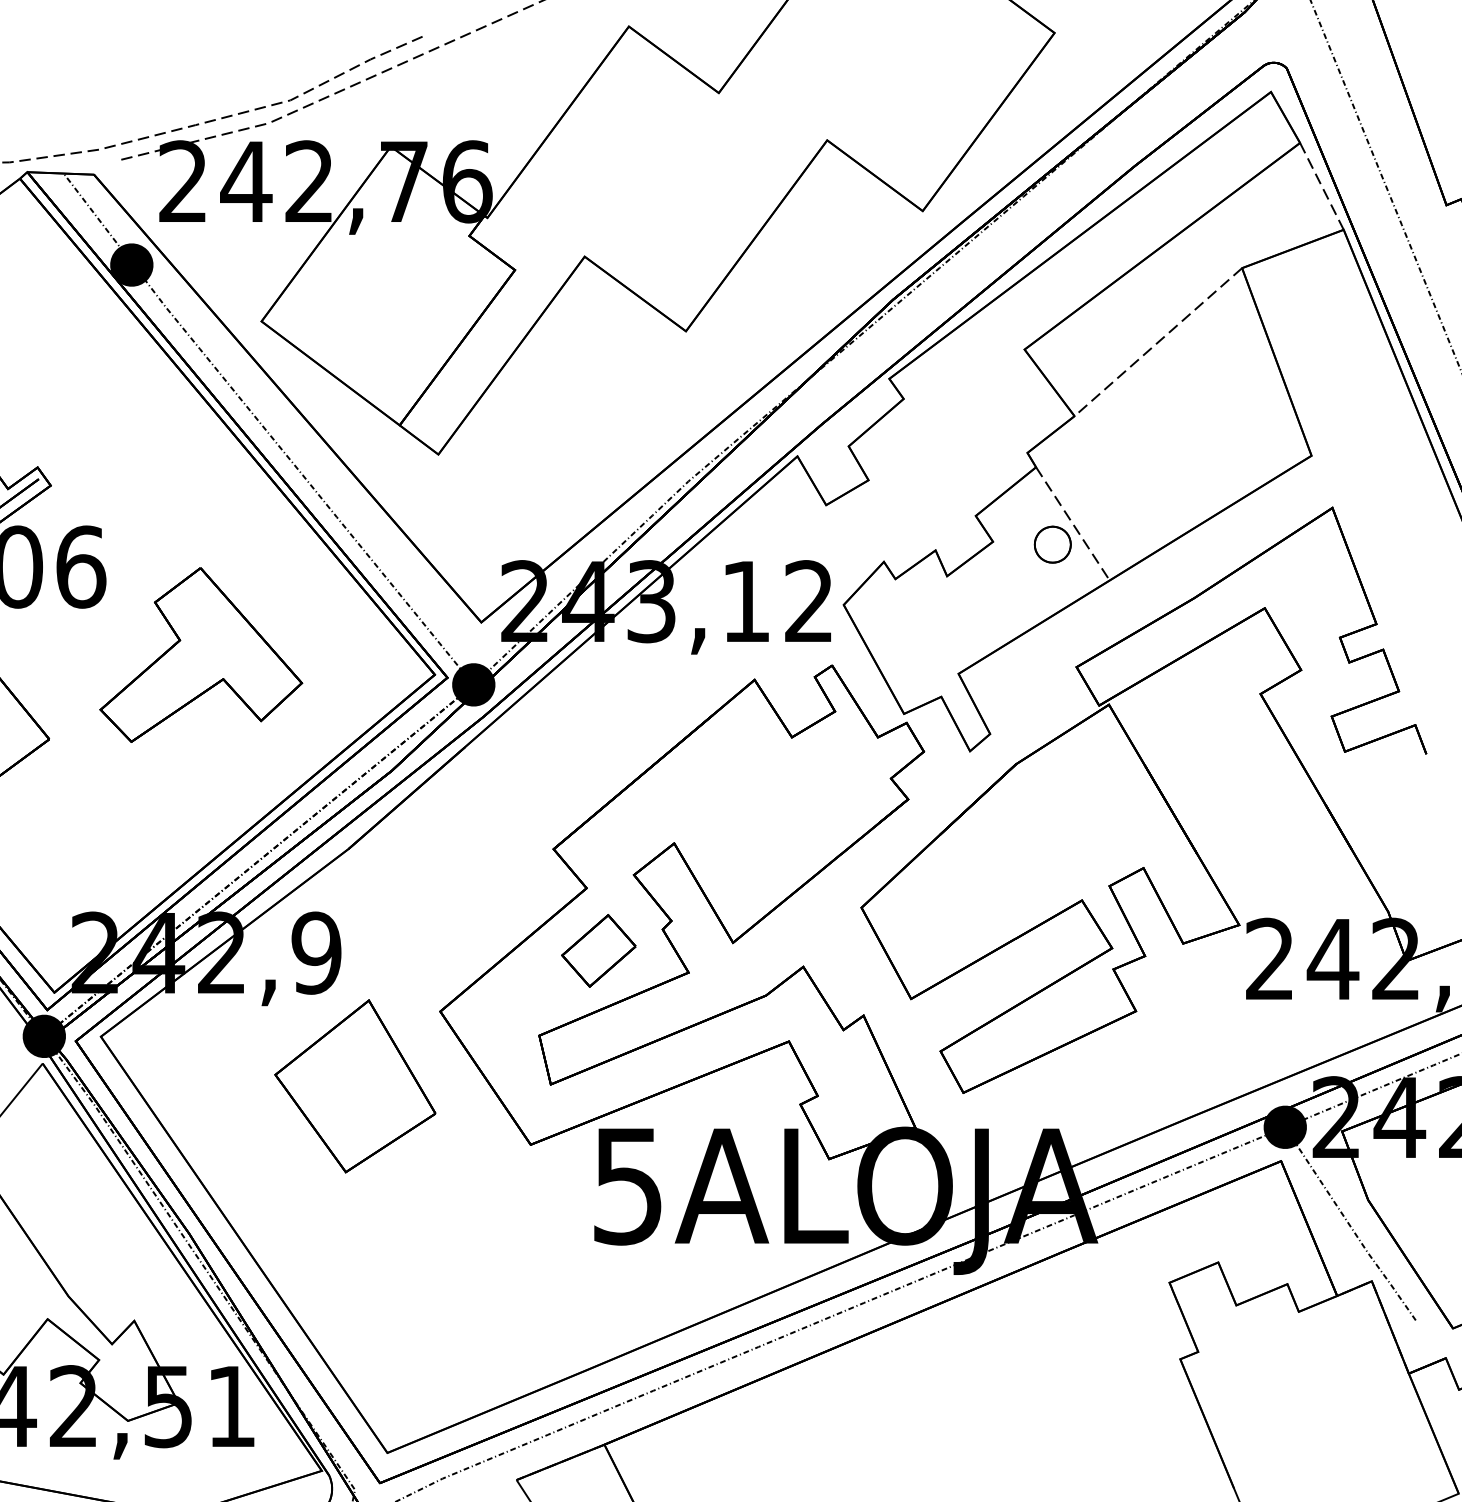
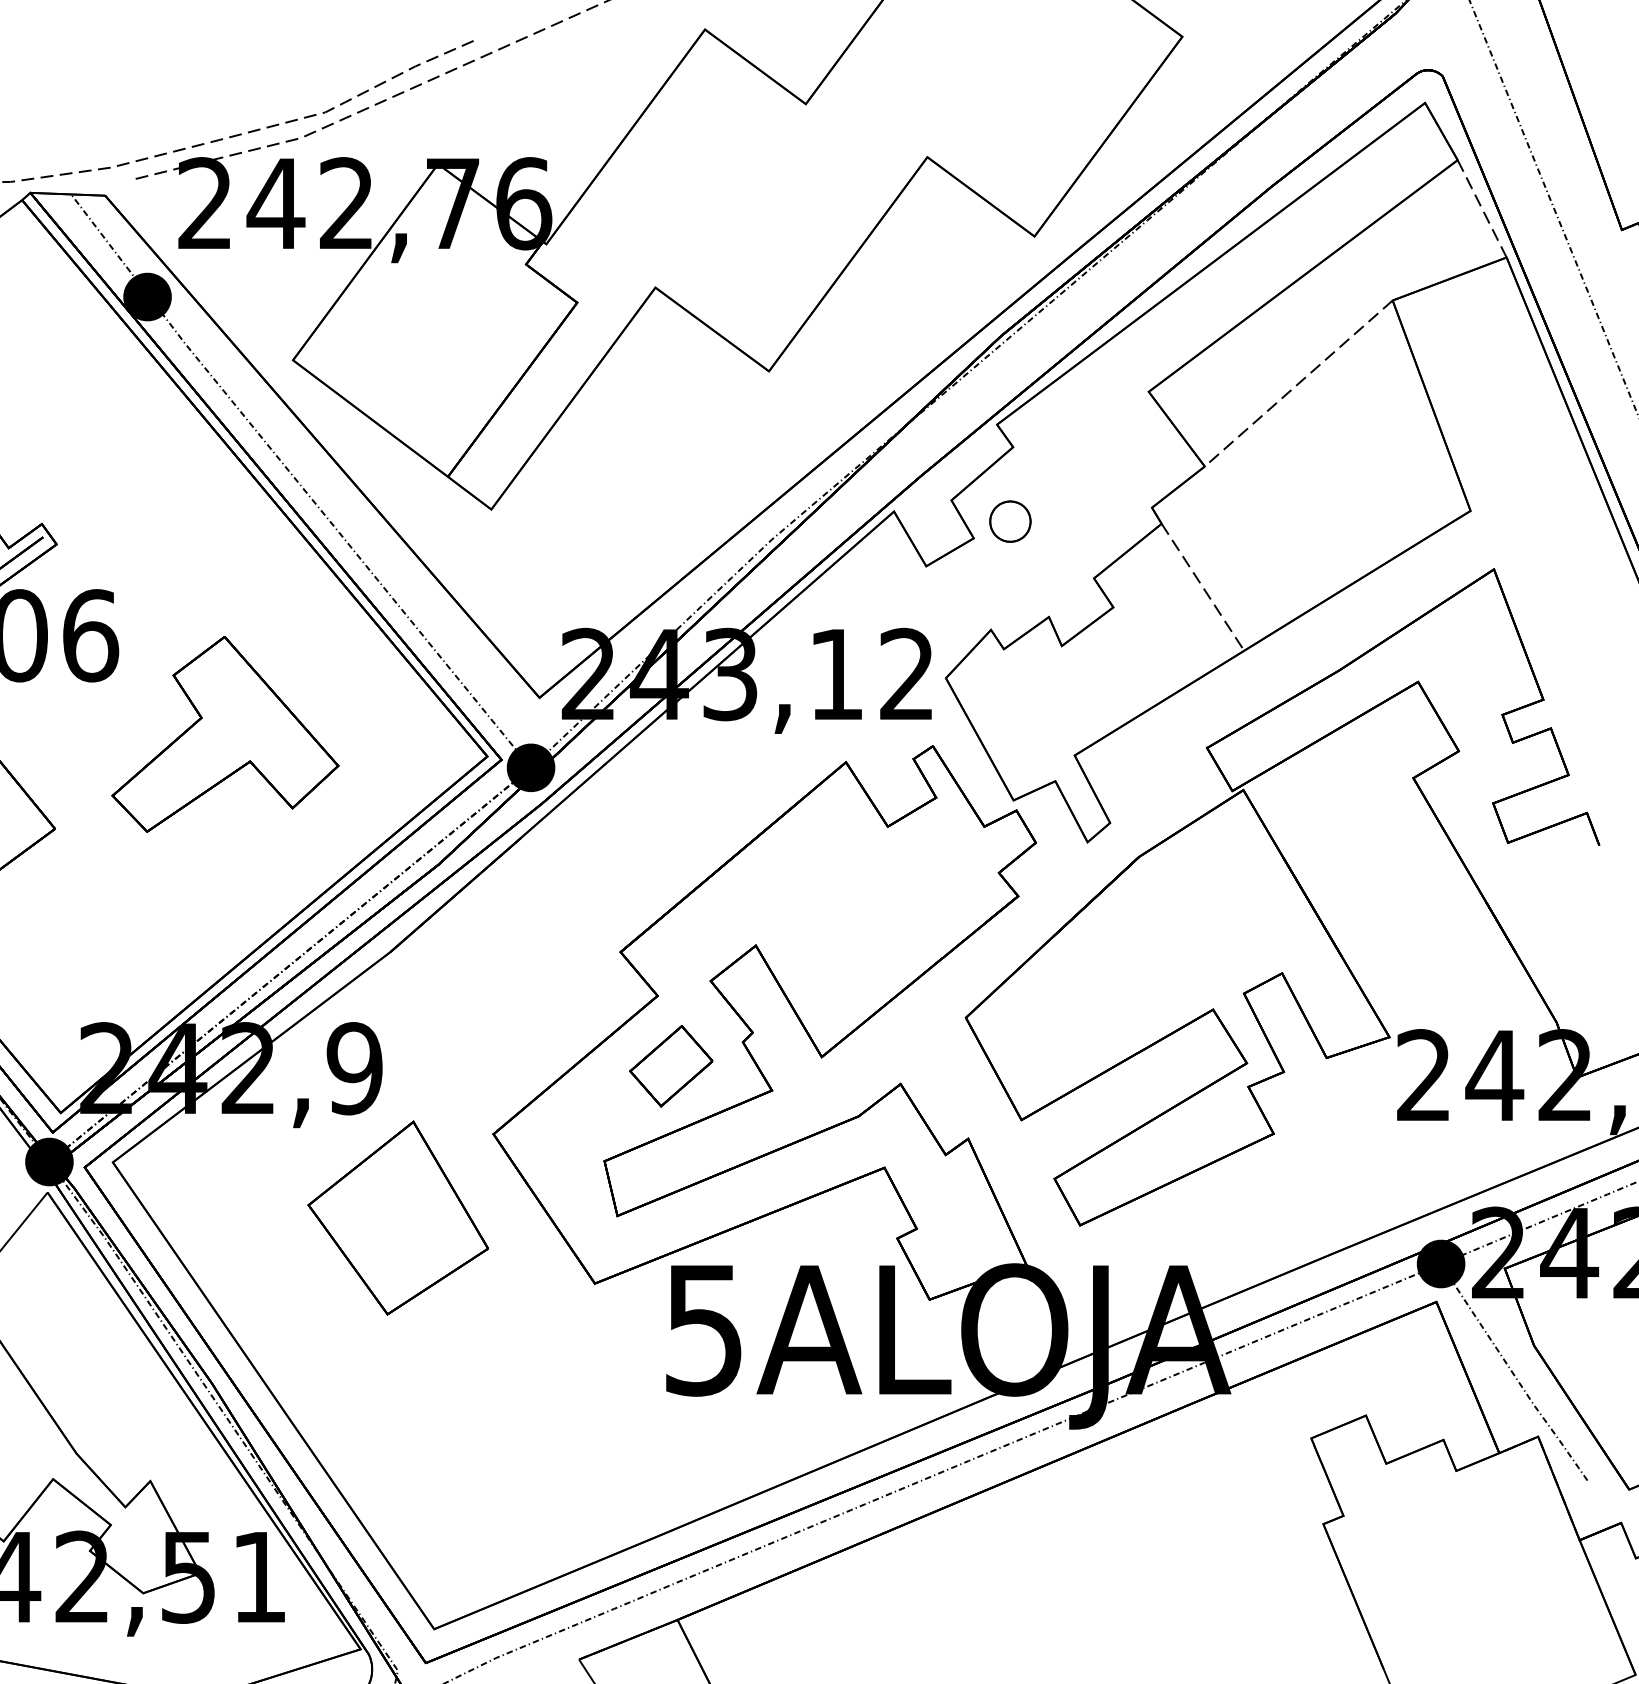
part: (1052, 544) -> (1010, 521), moved

